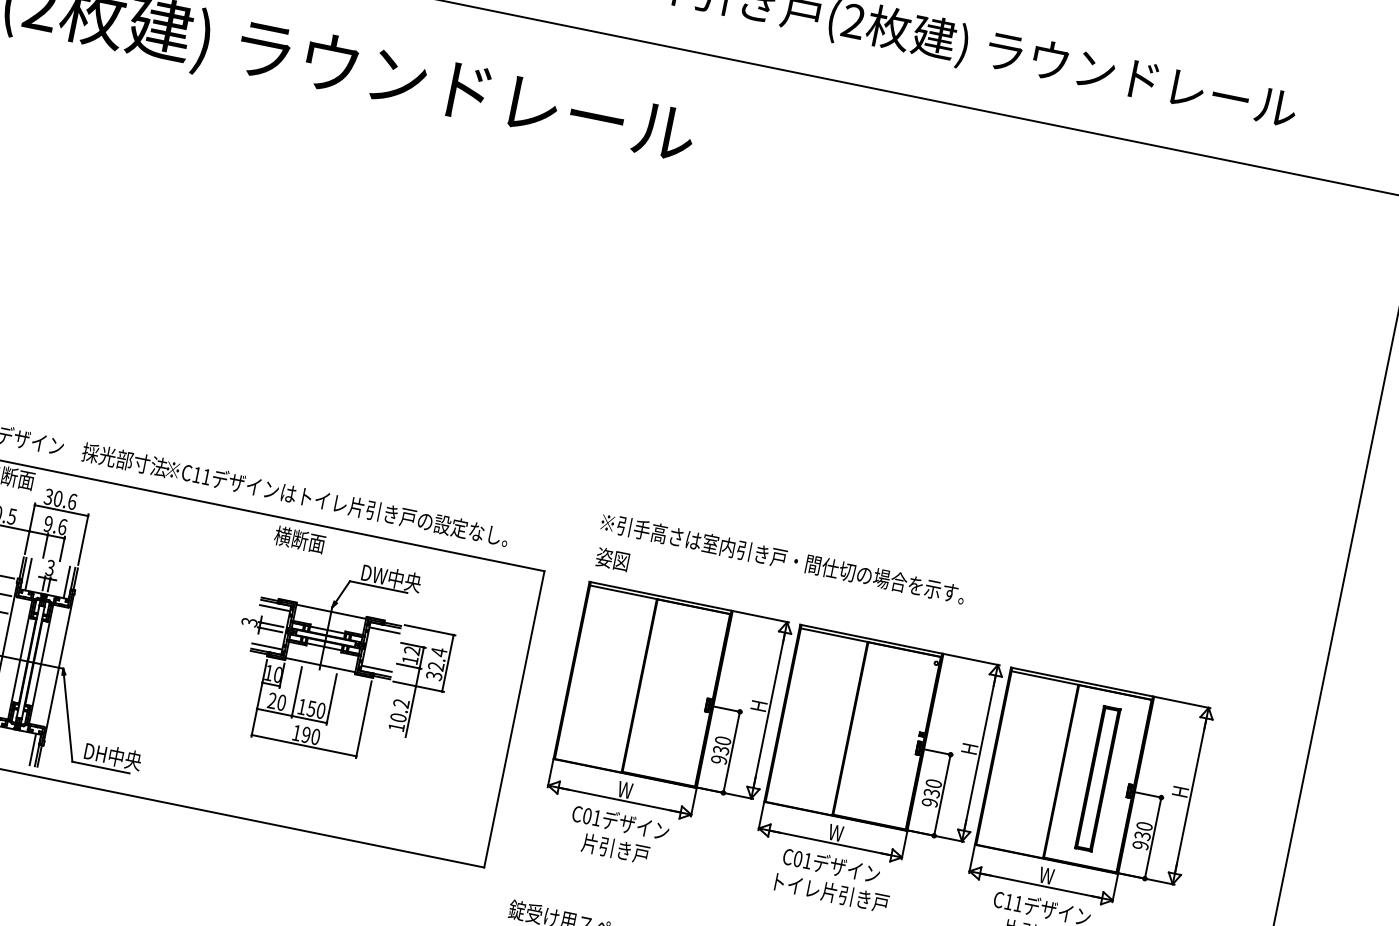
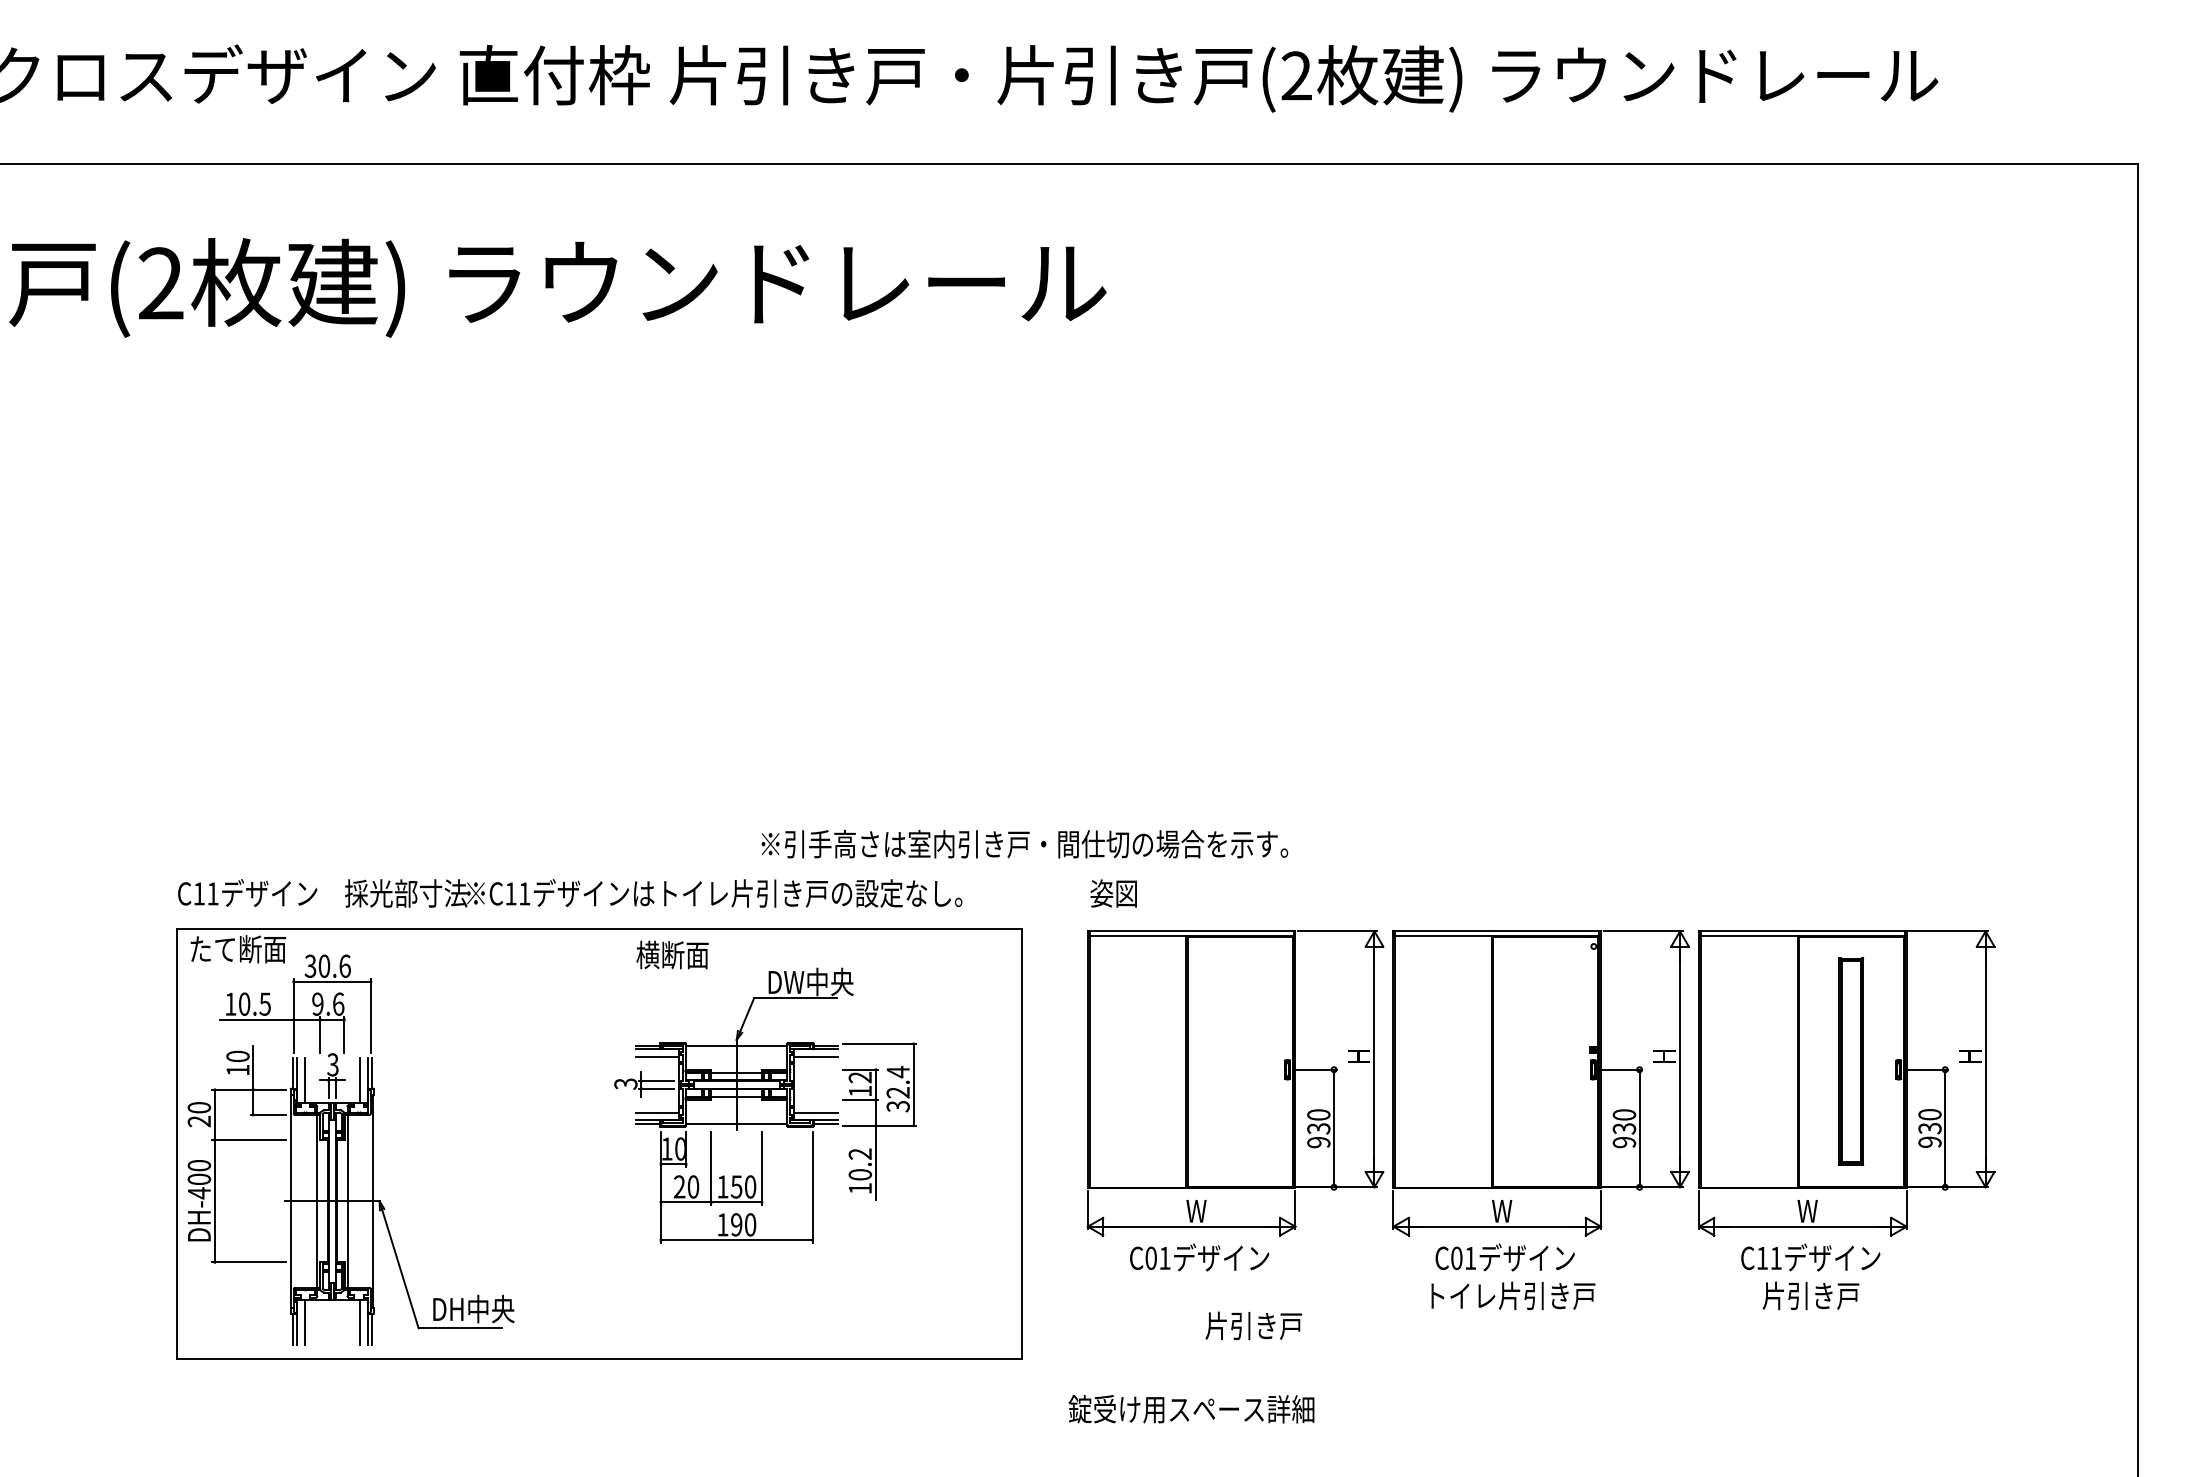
text: (782, 558) -> (1024, 844), moved
text: (615, 848) -> (1253, 1325), moved

